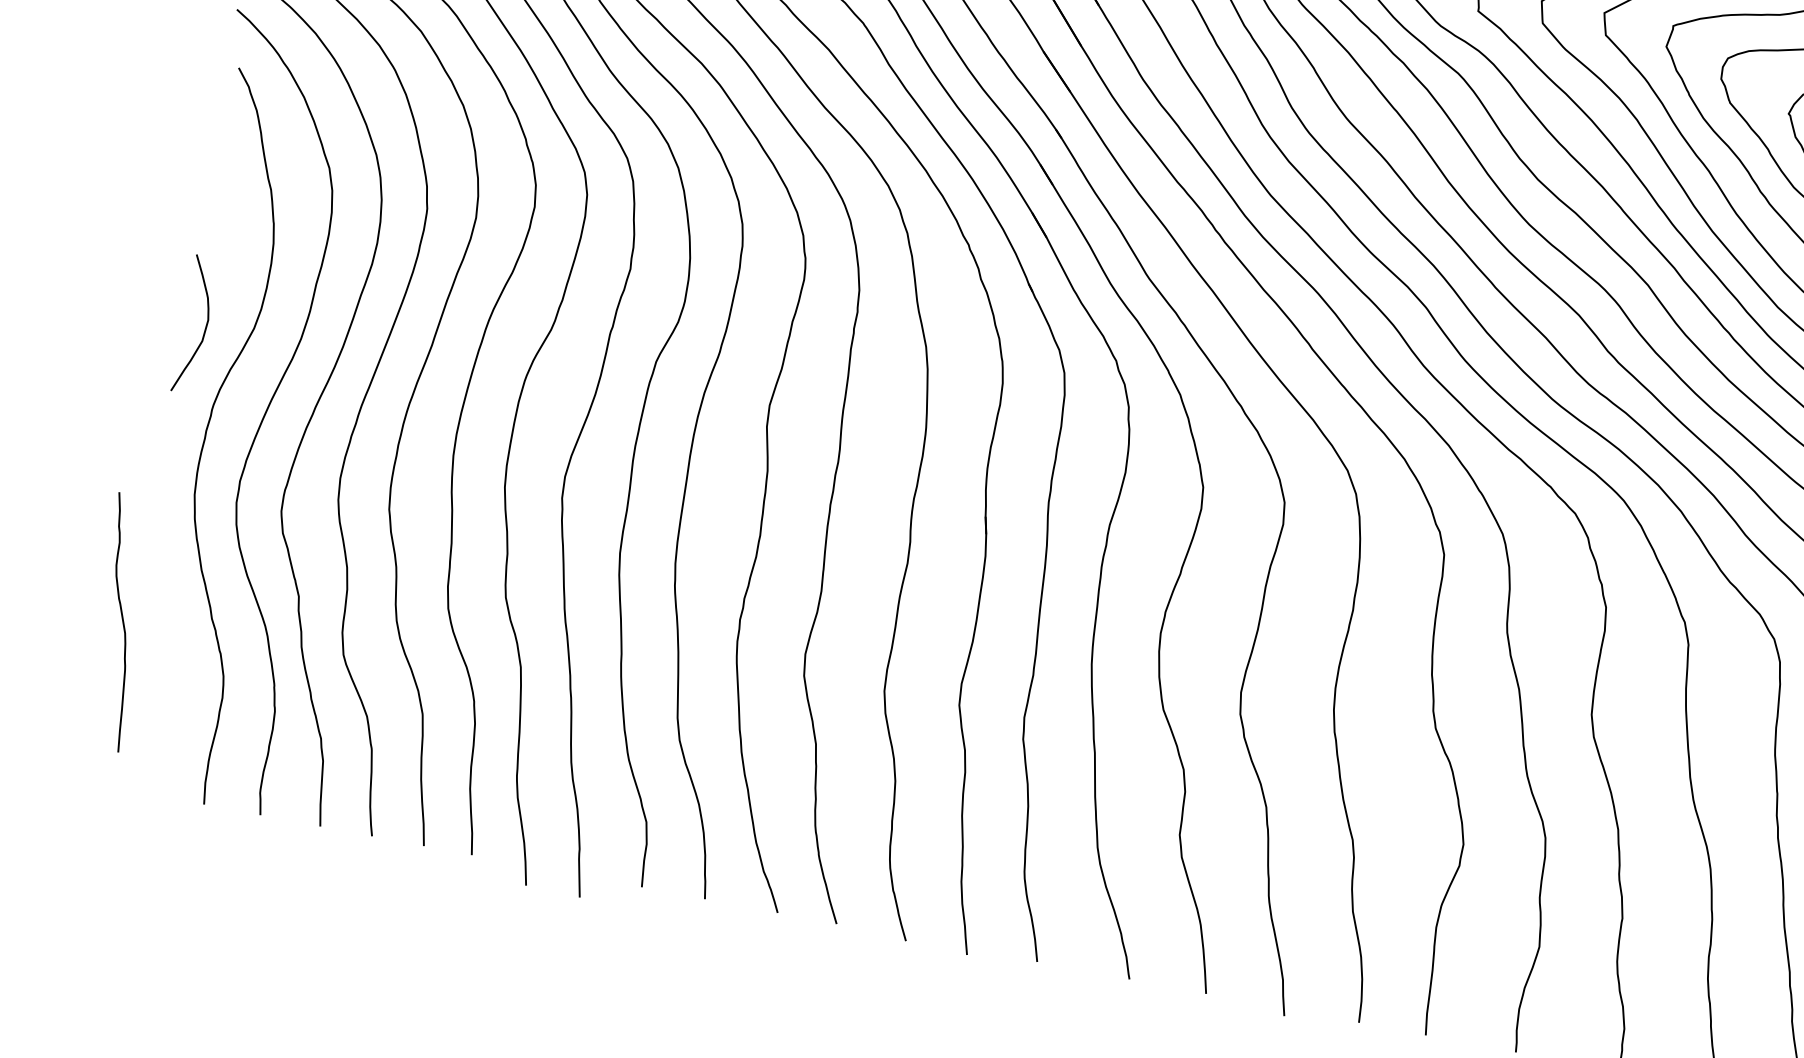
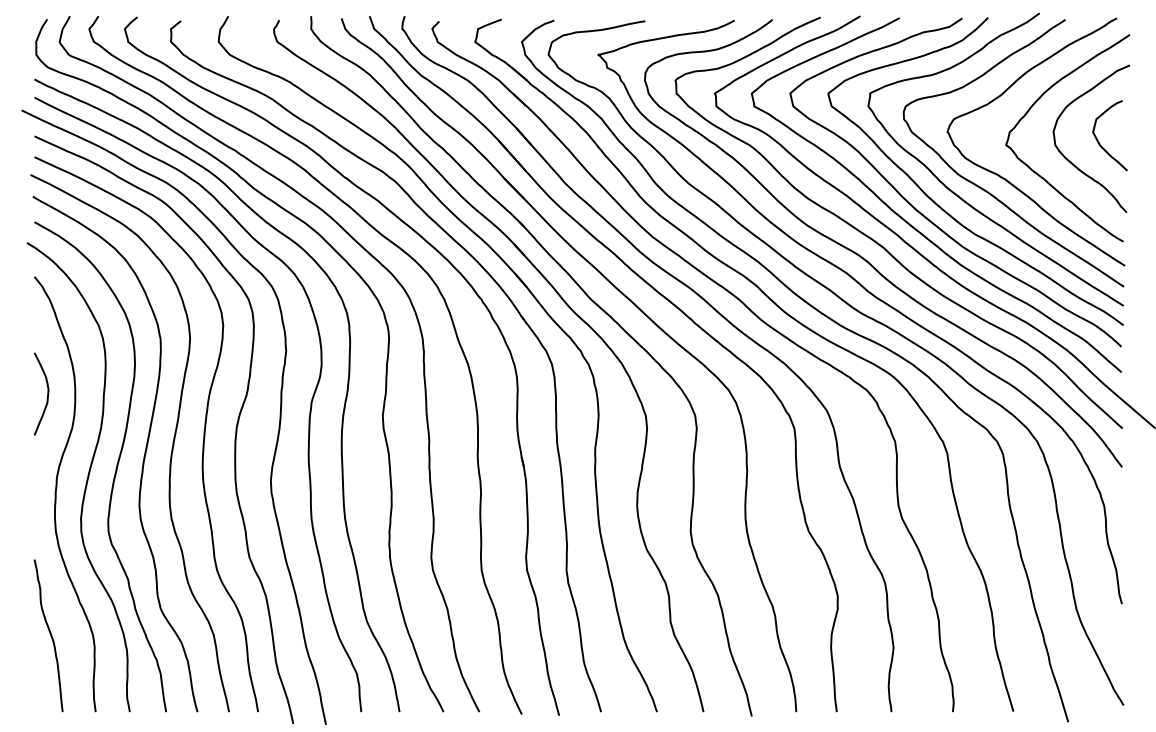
curve: (205, 325) -> (47, 393), moved
curve: (122, 622) -> (50, 635), moved

